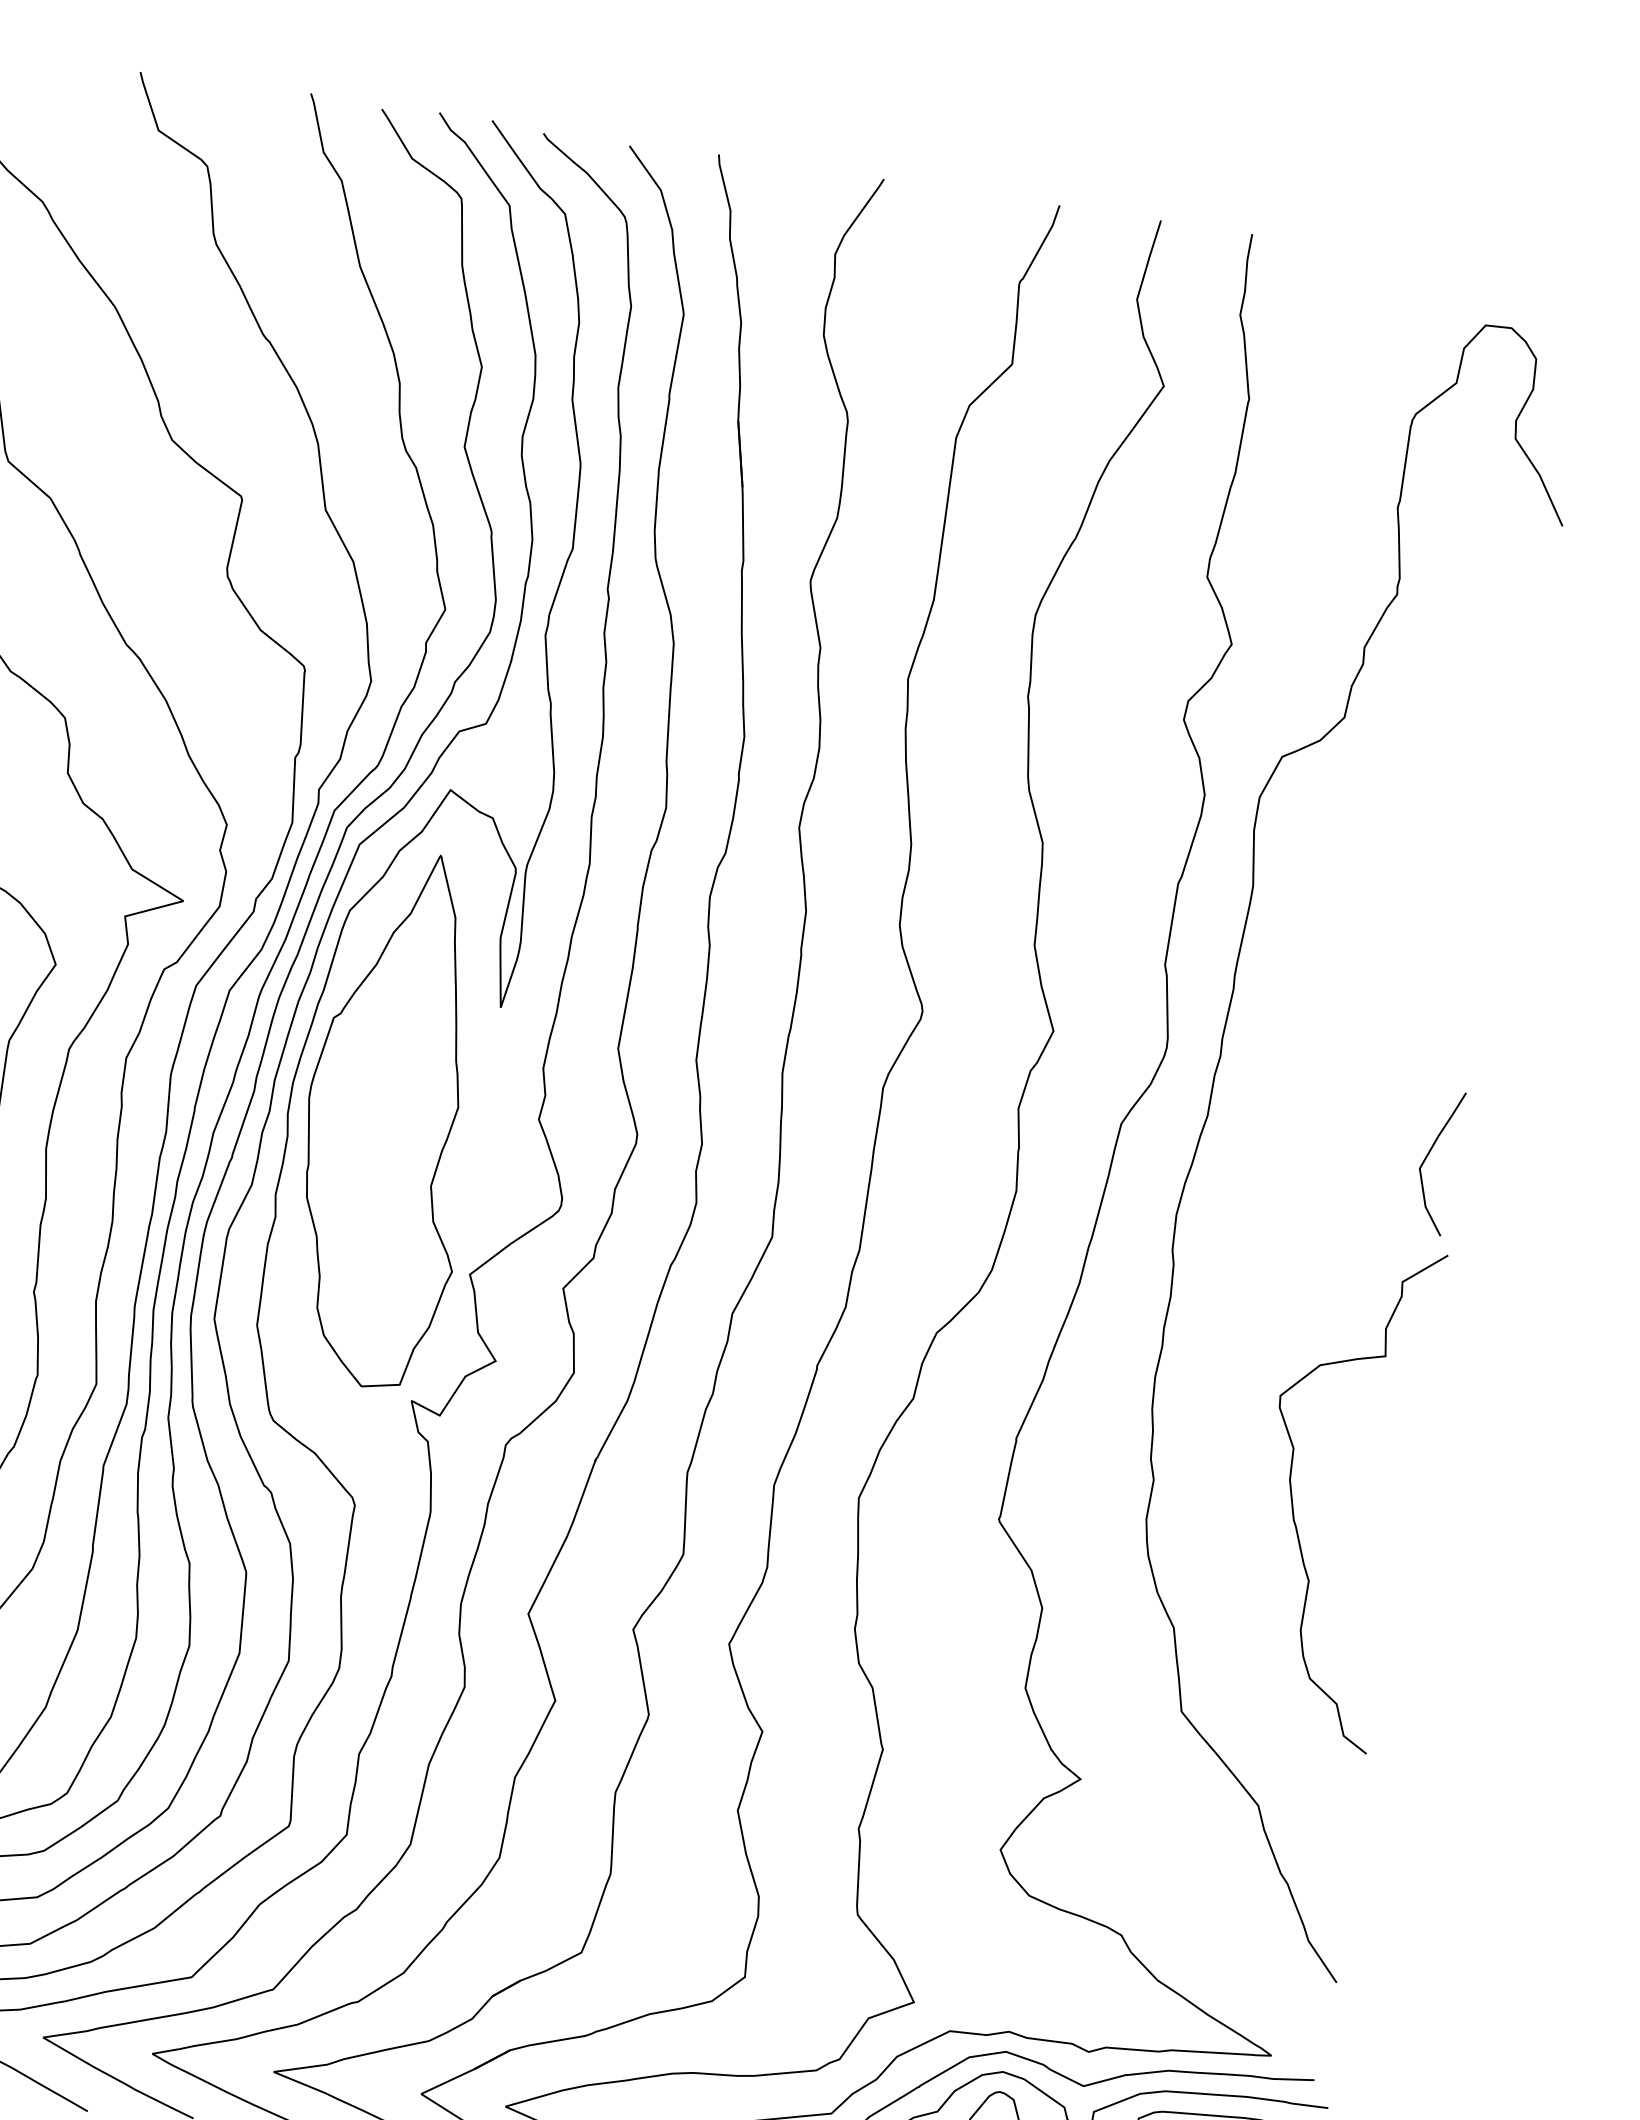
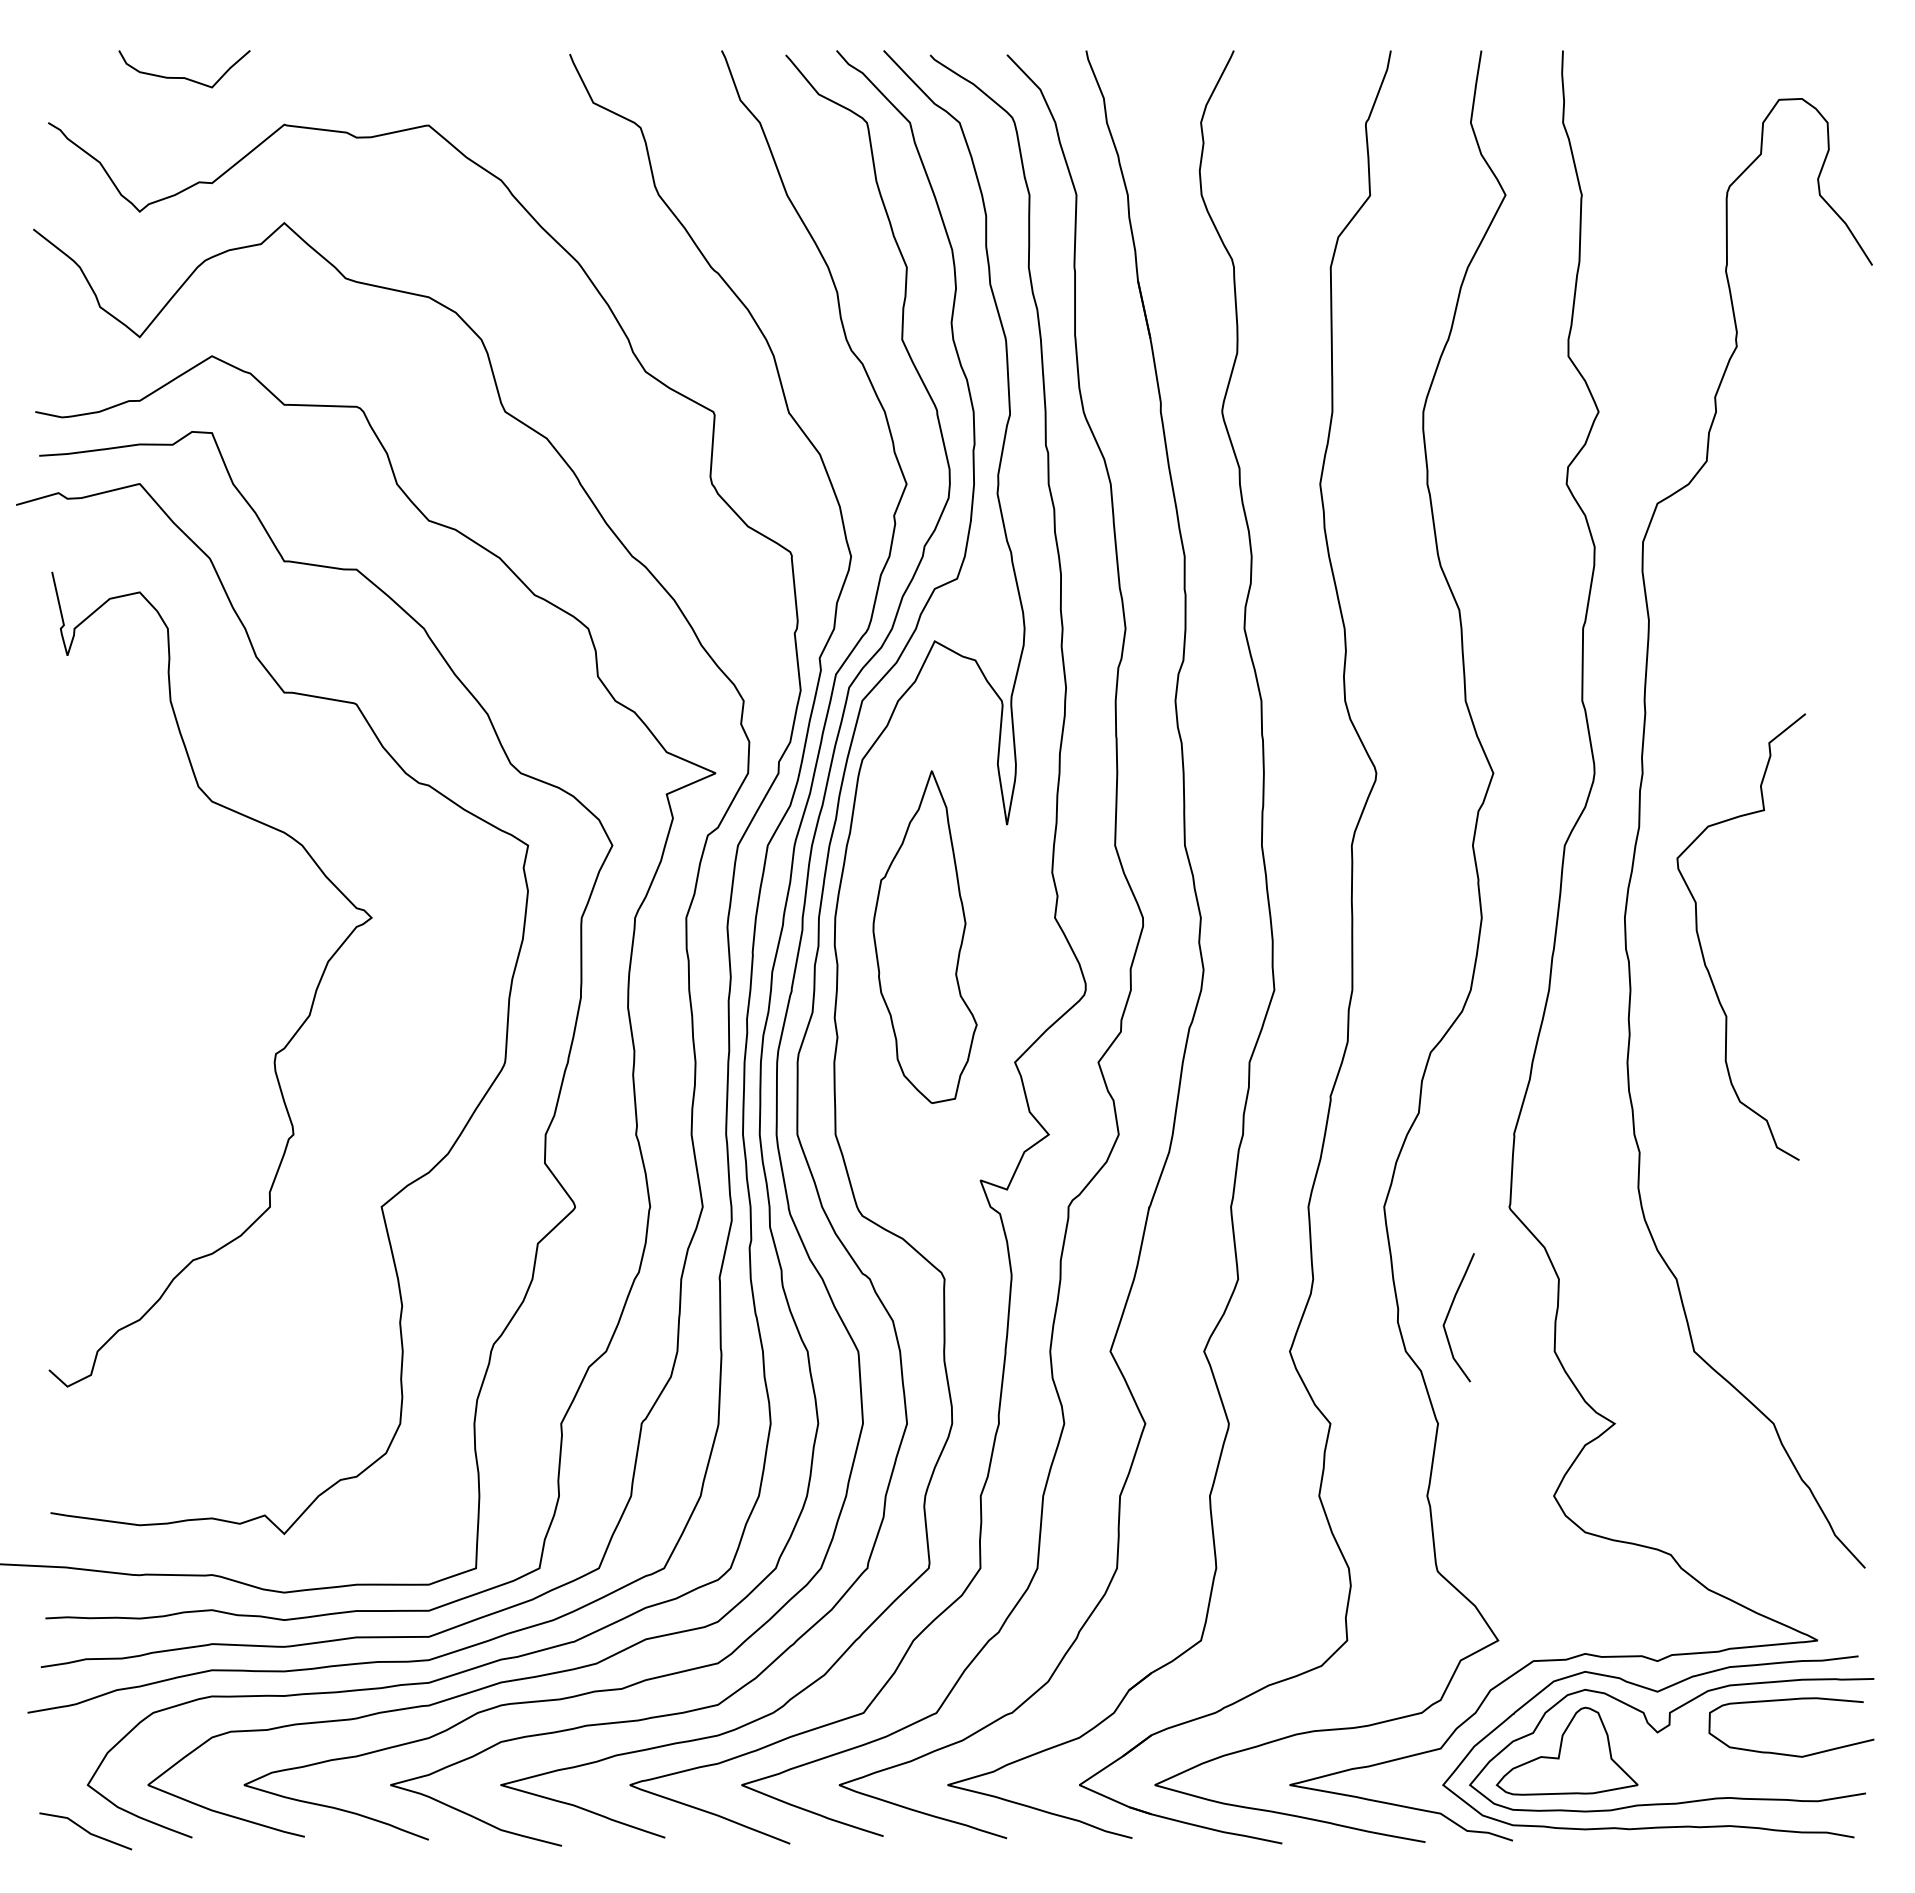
part: (389, 1119) -> (924, 937), size x0.7
curve: (1428, 1156) -> (1449, 1313), moved
curve: (1293, 1496) -> (1701, 944), moved

